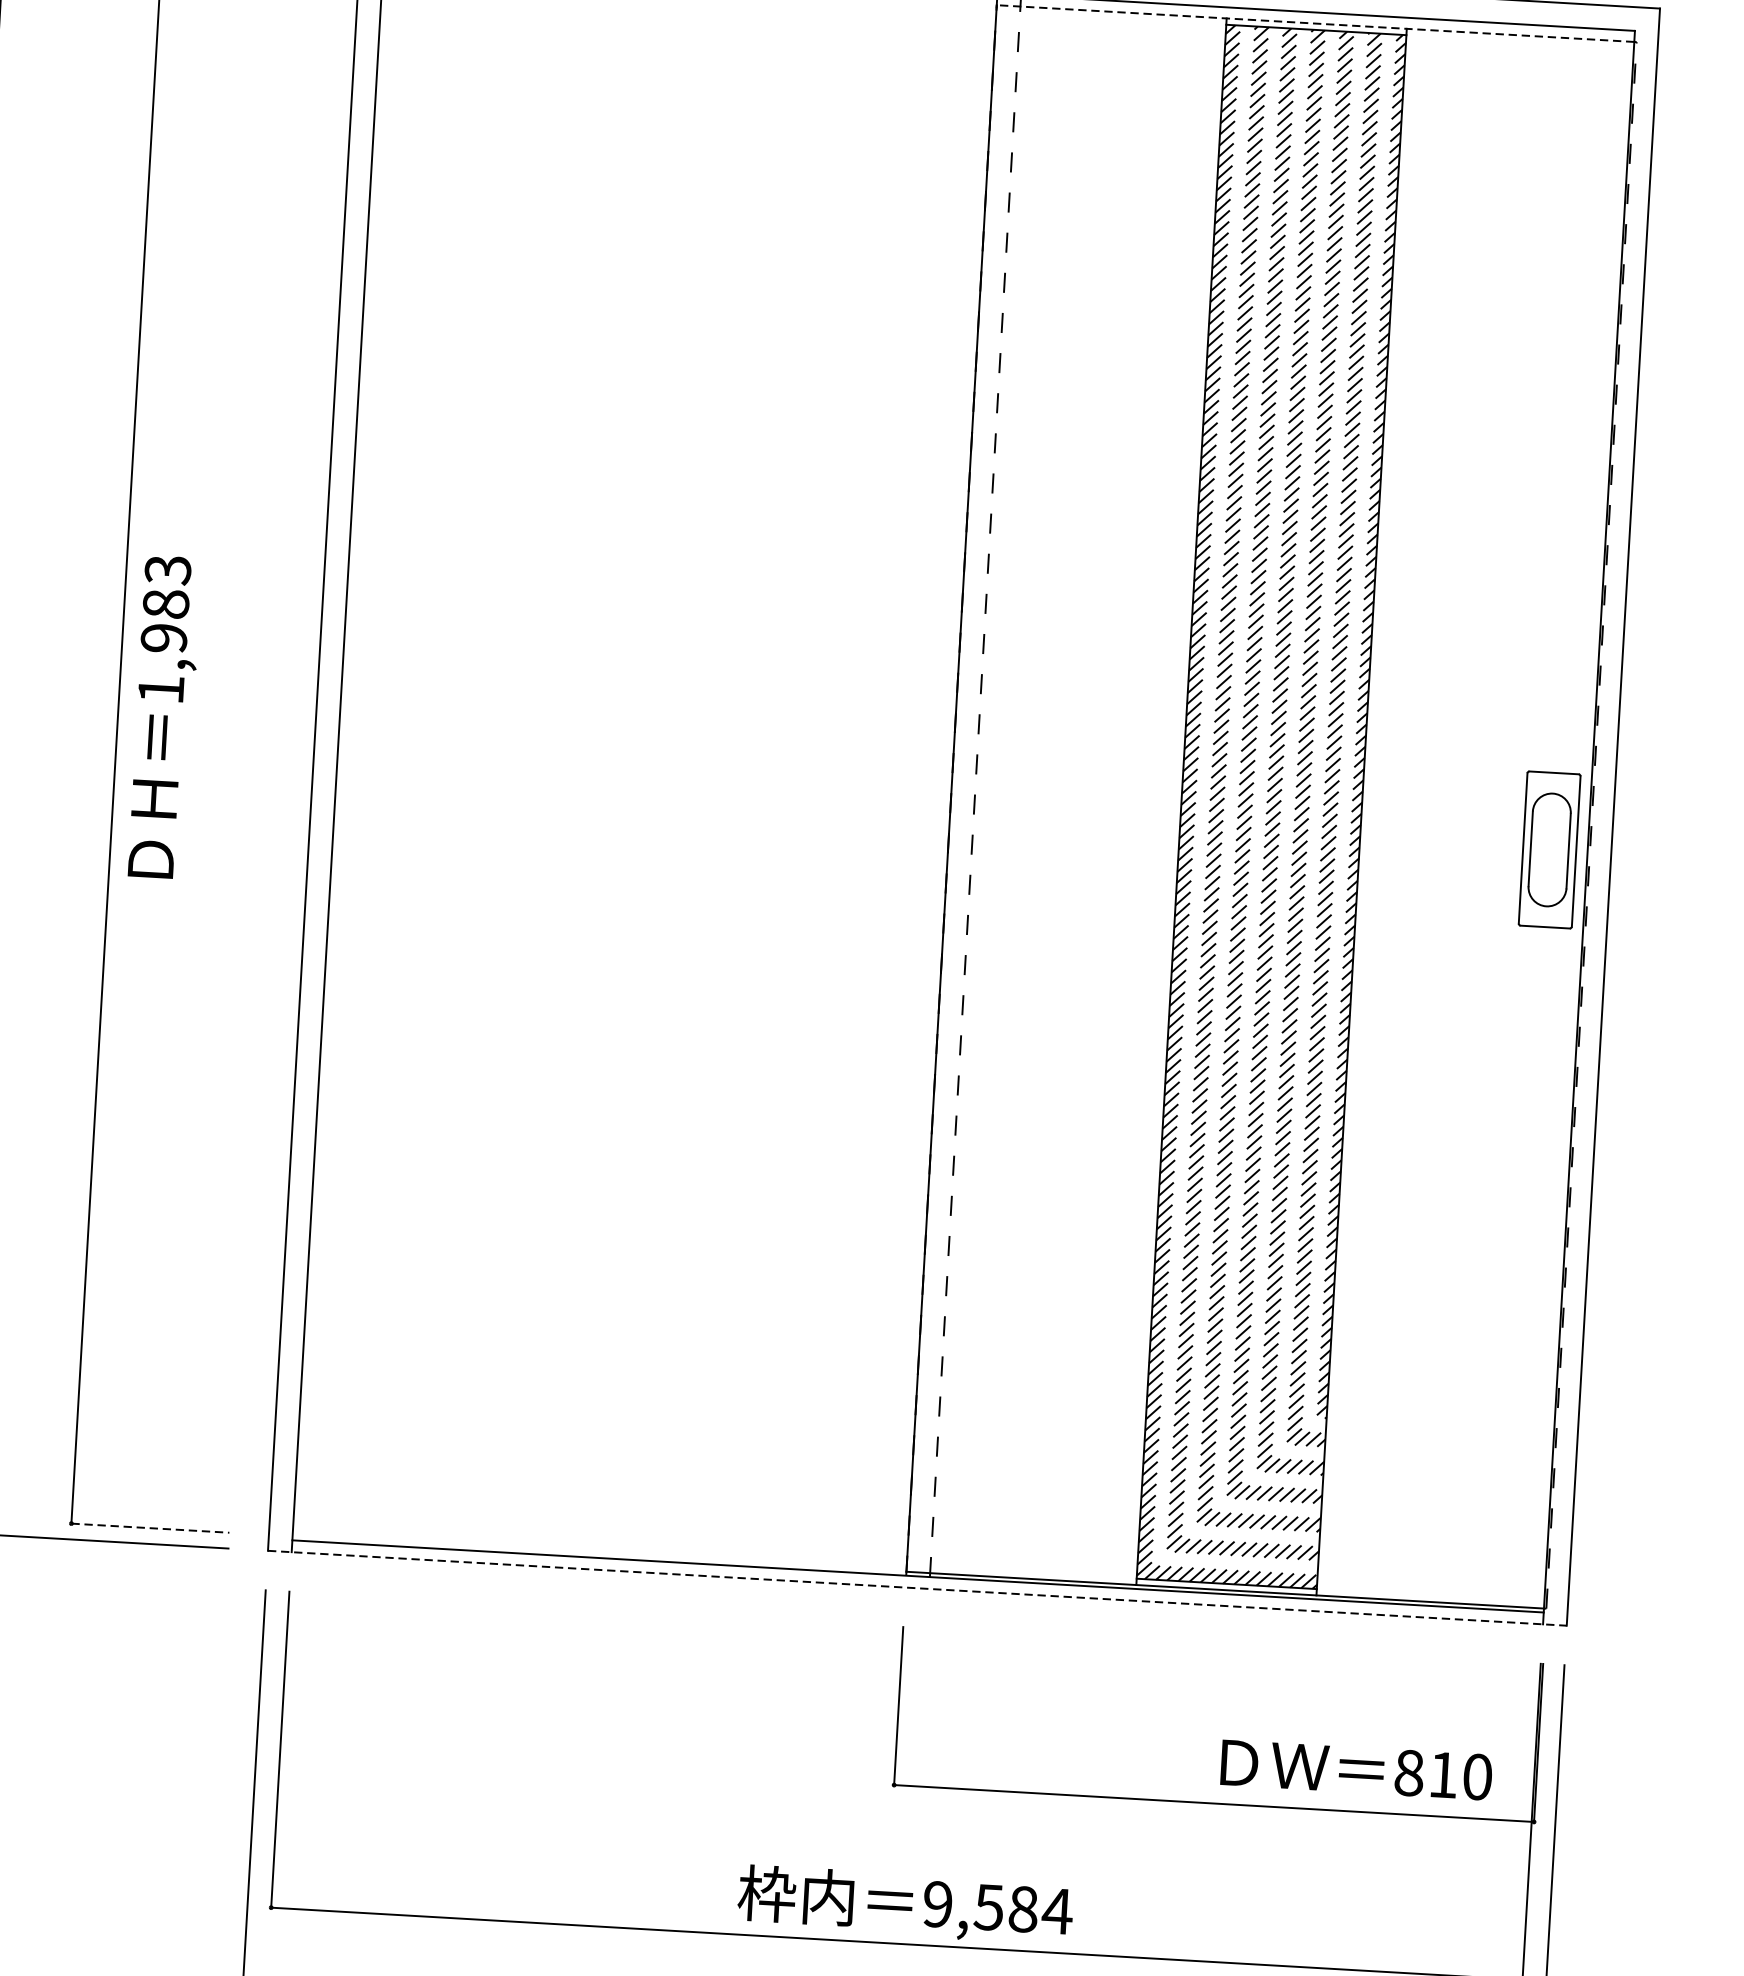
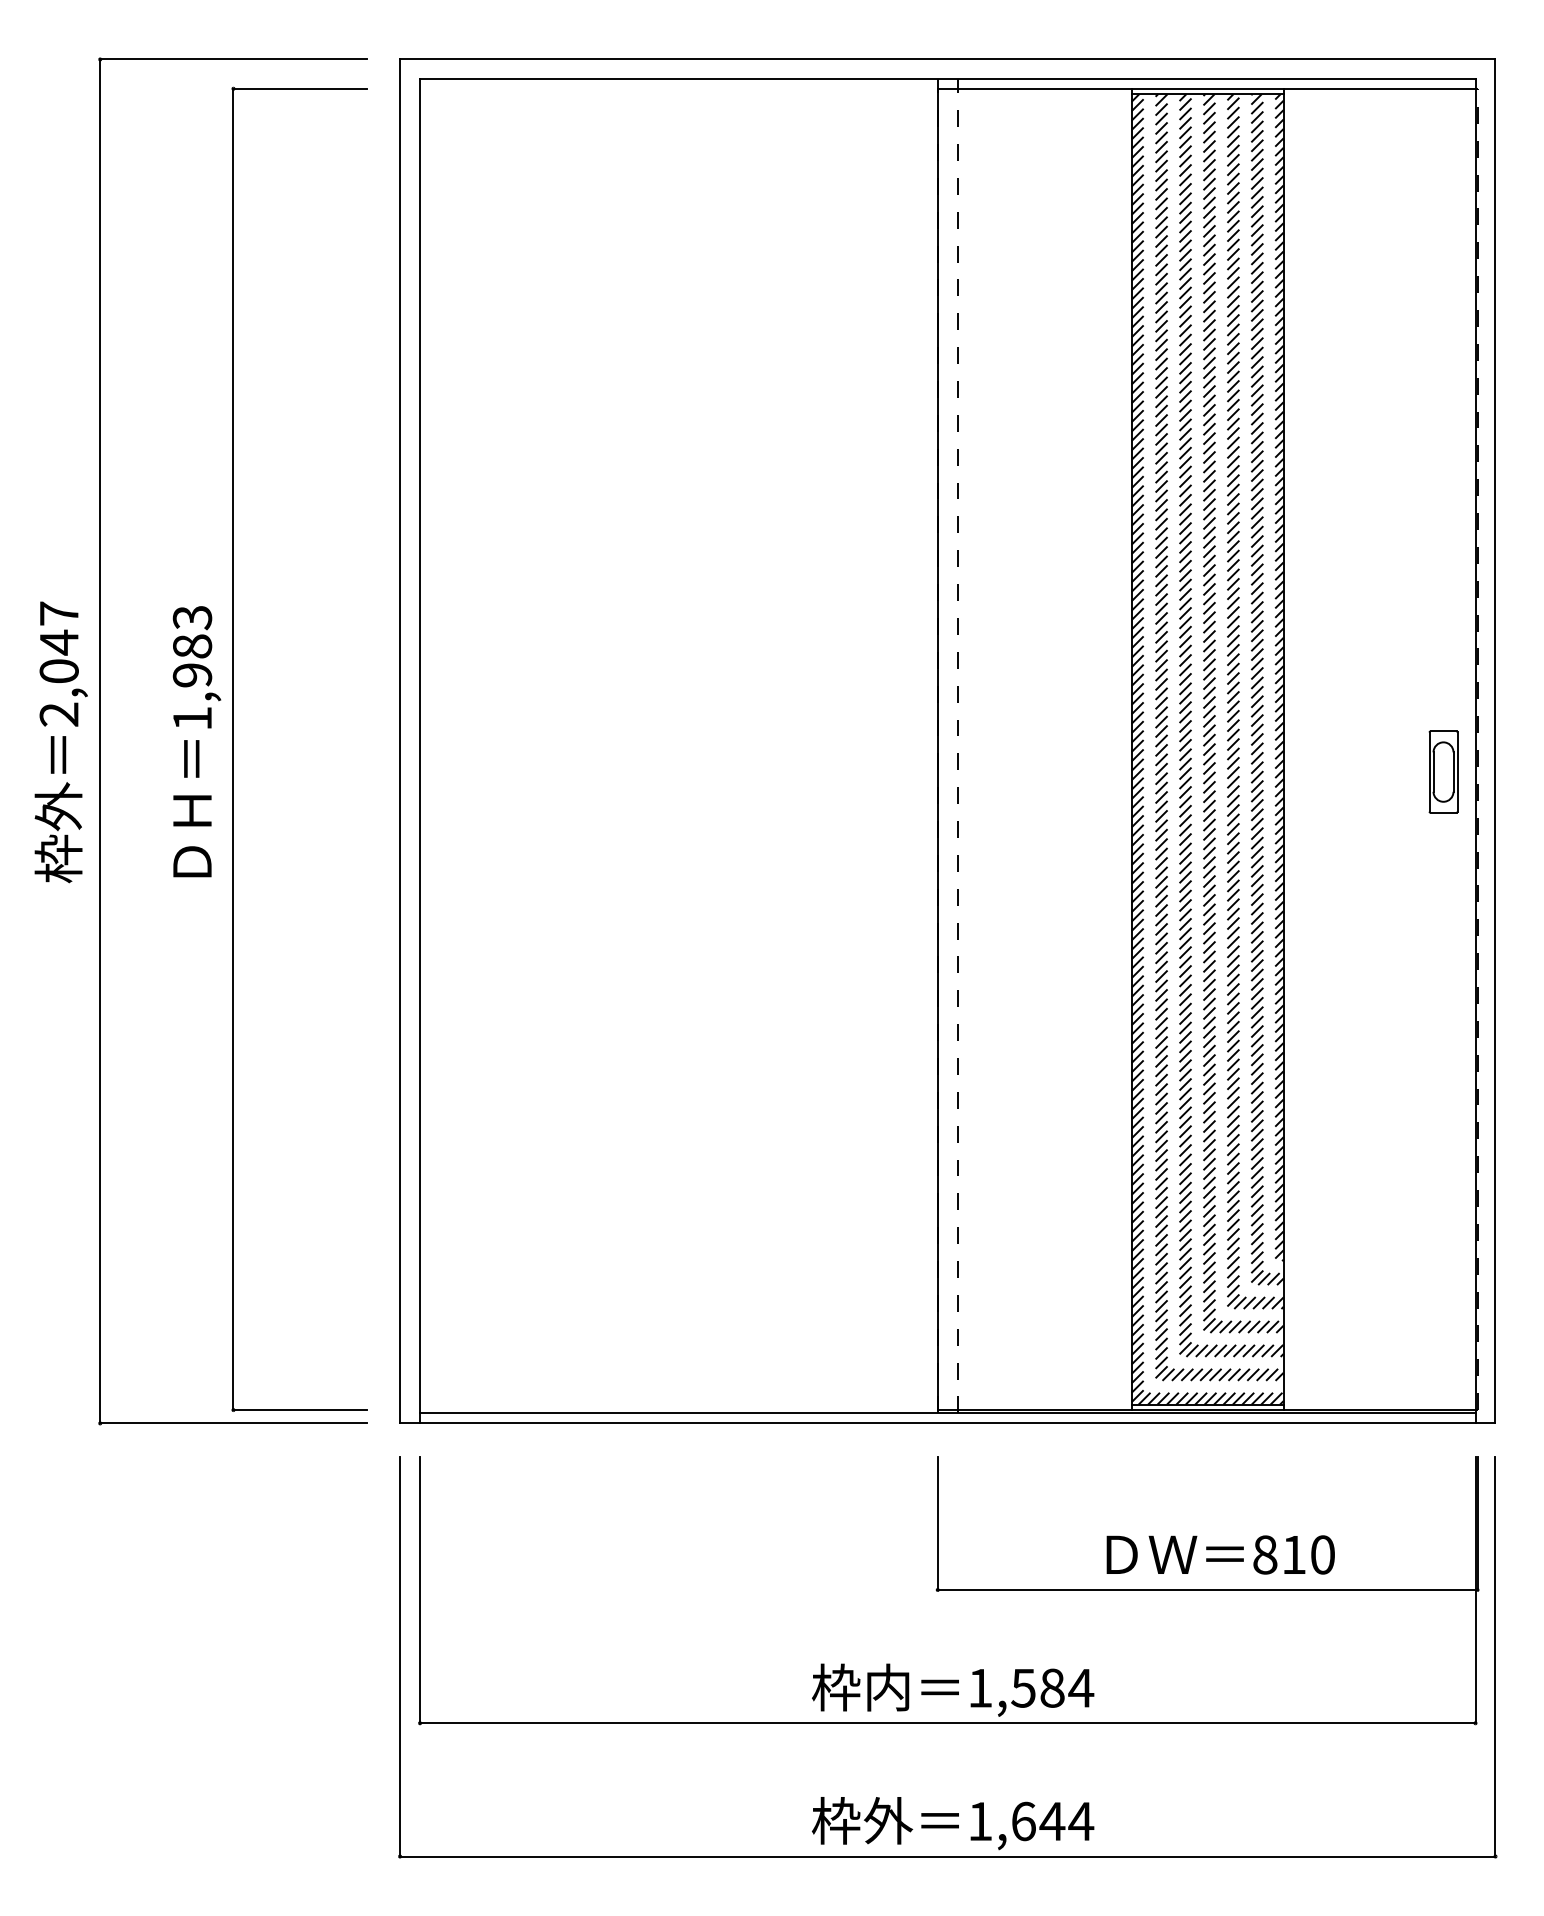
line: (1315, 23) -> (1206, 88), dashed -> solid
text: (164, 717) -> (196, 741), moved
part: (1549, 849) -> (1443, 771), size x0.62
line: (150, 1528) -> (300, 1410), dashed -> solid
line: (917, 1588) -> (947, 1423), dashed -> solid
text: (1356, 1769) -> (1220, 1554), moved
text: (938, 1903) -> (980, 1687), 9,584 -> 1,584

